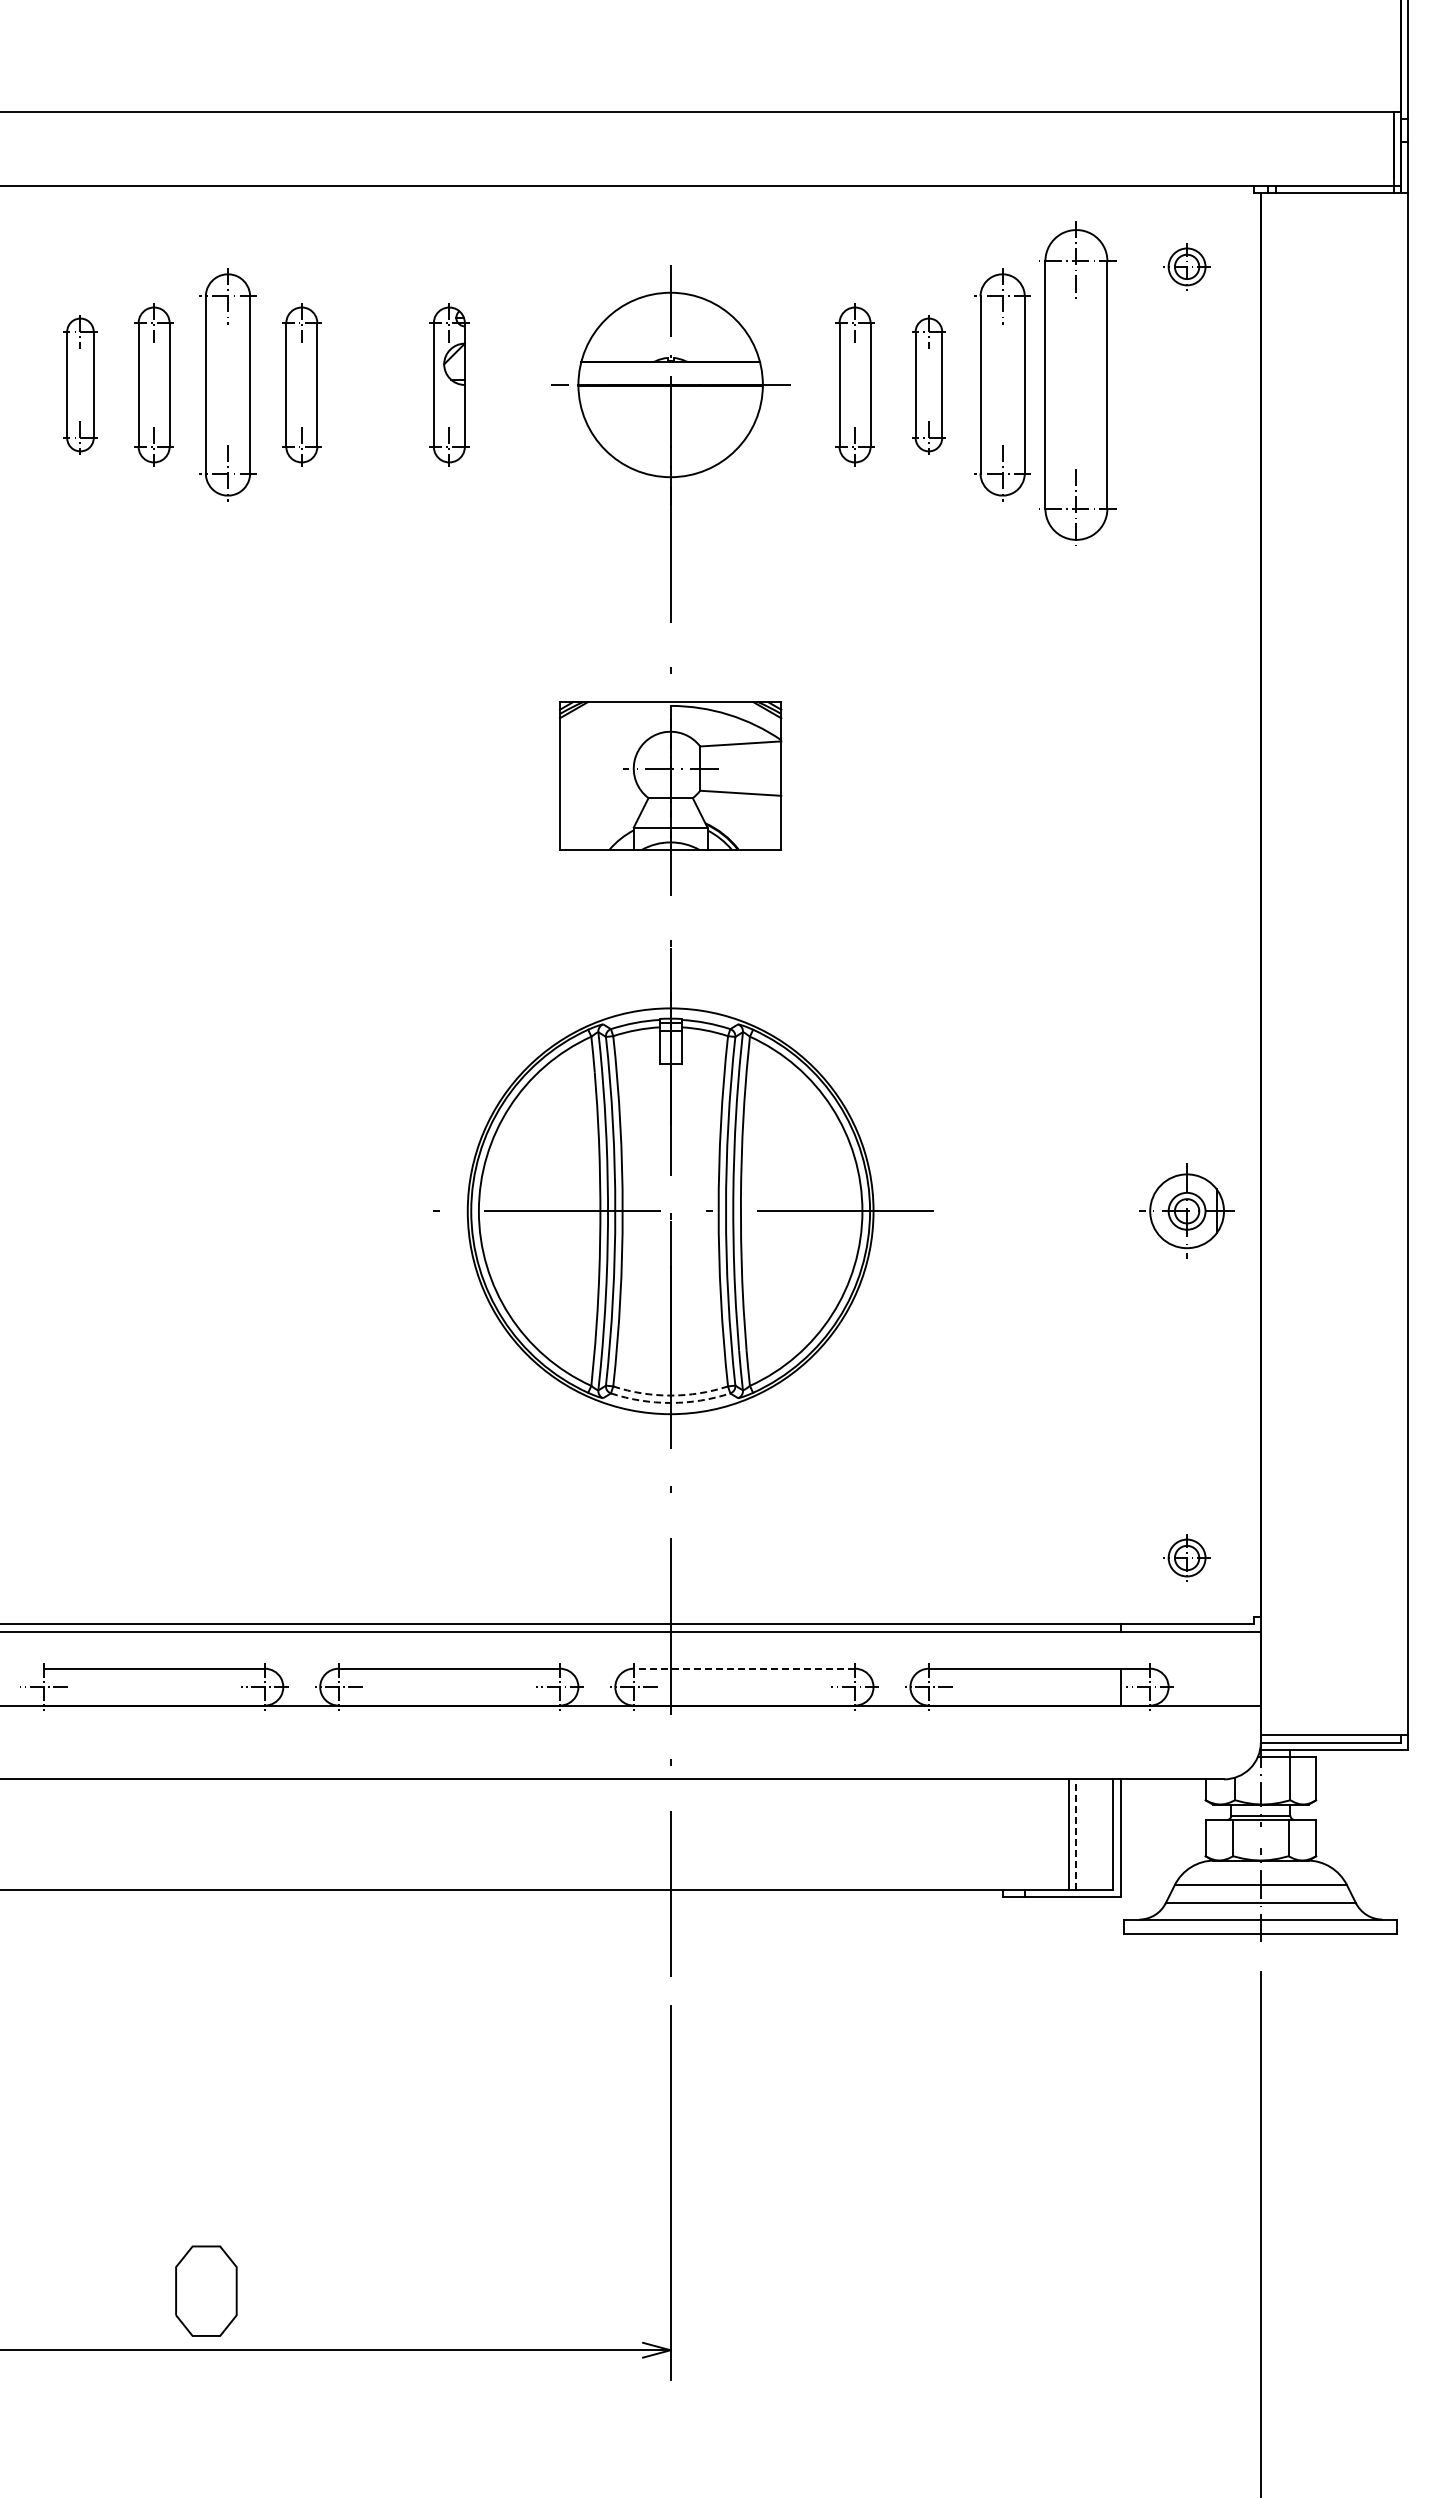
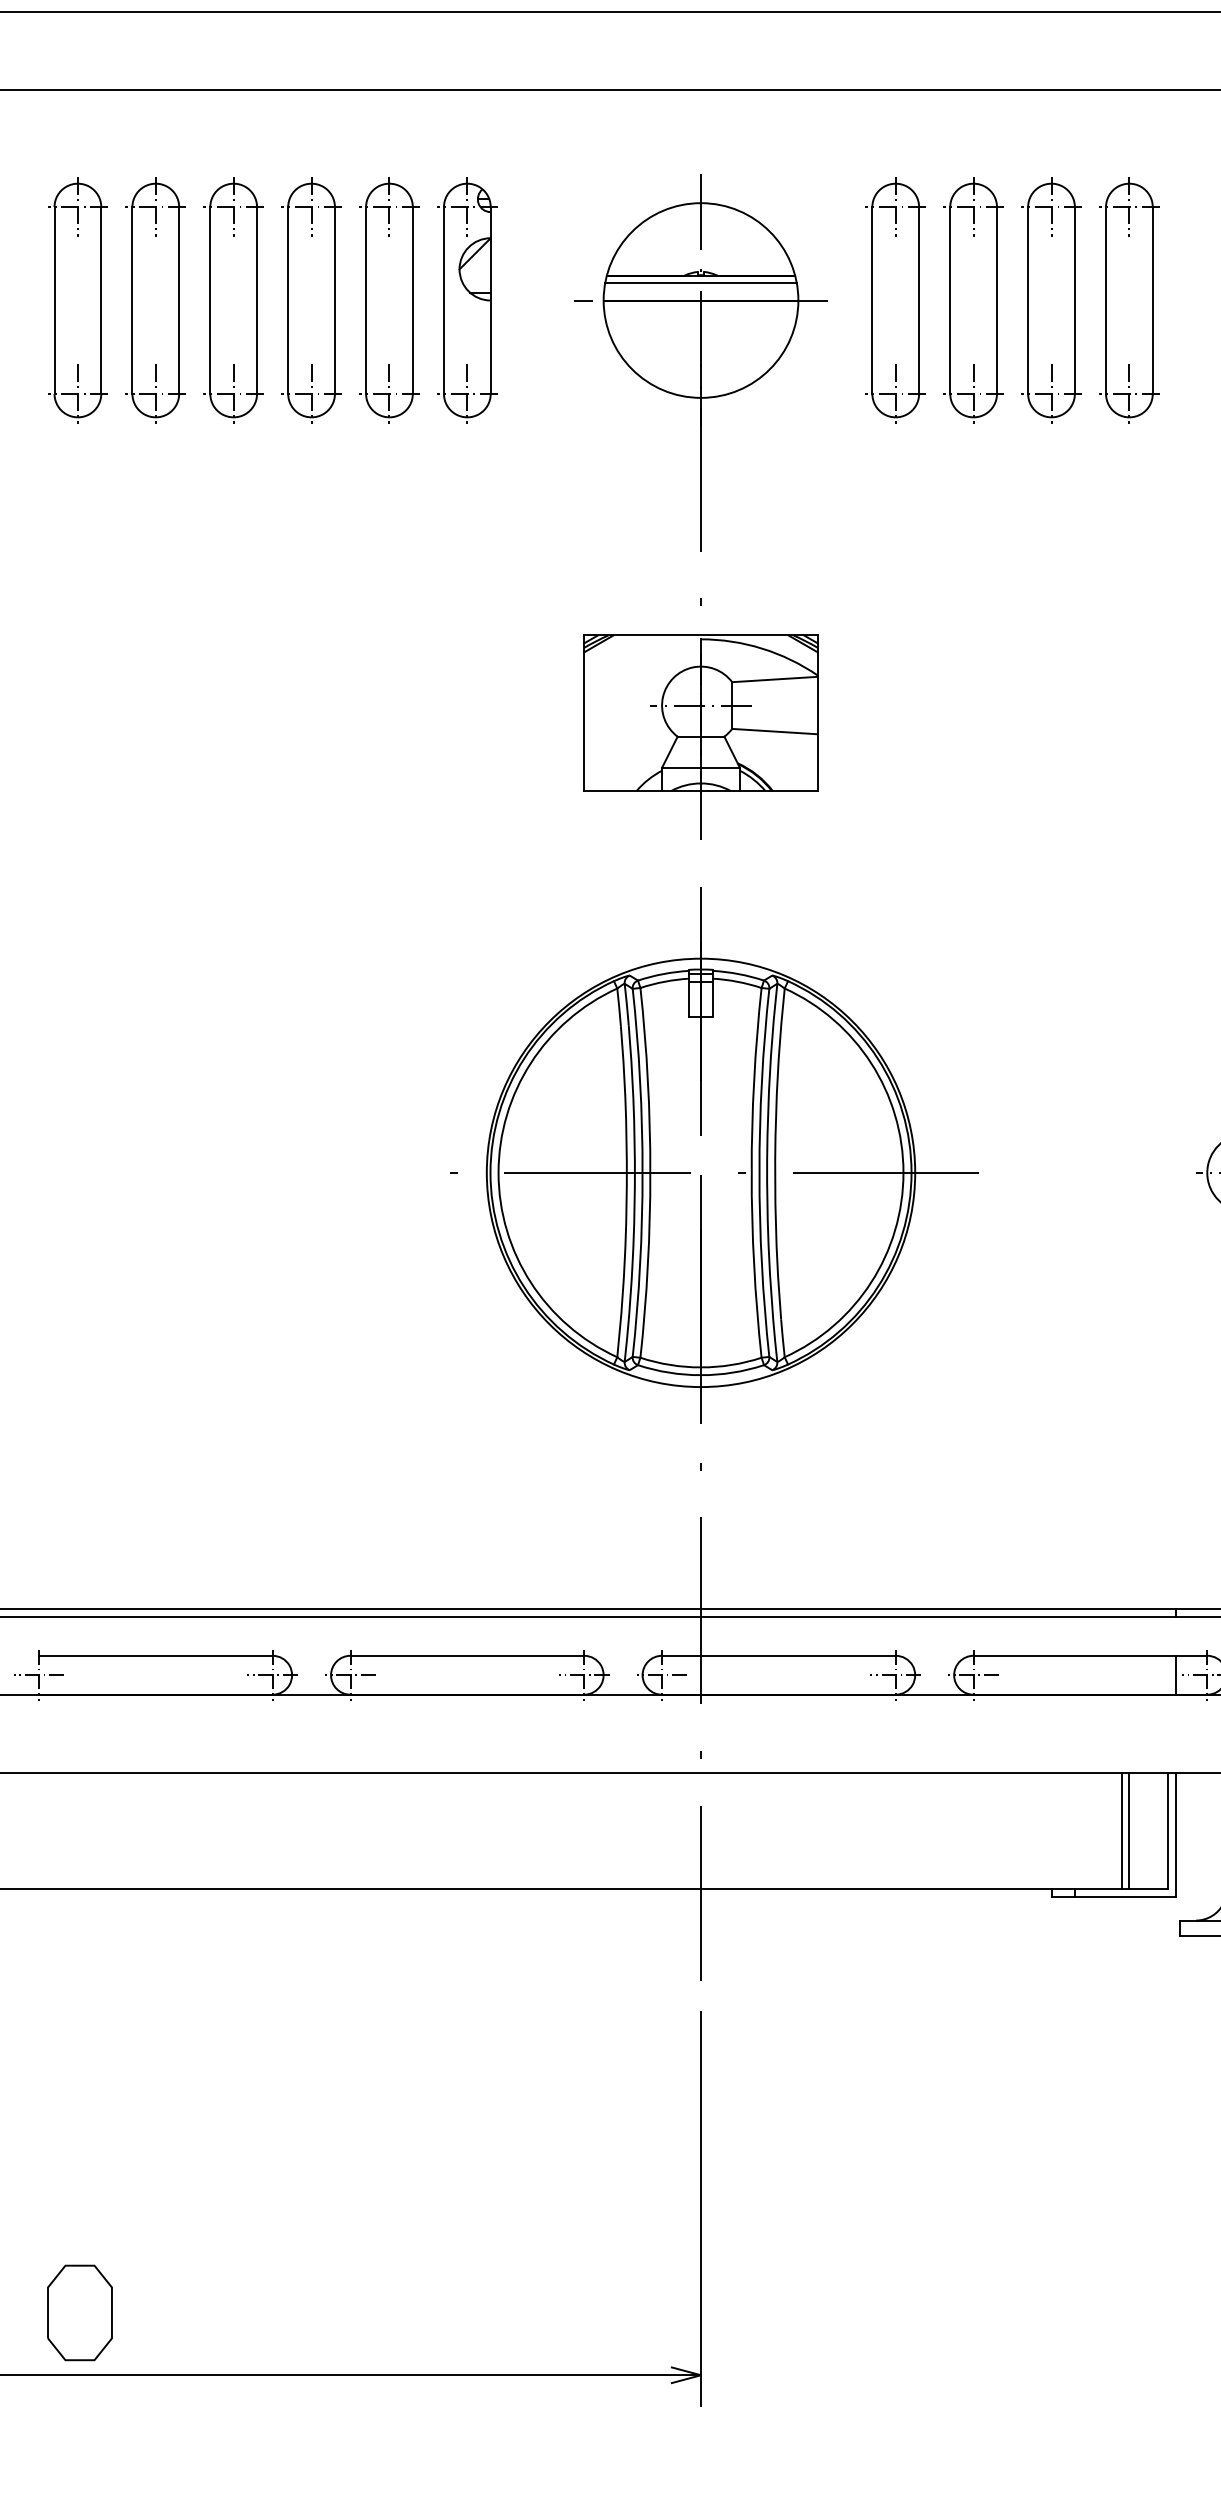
line: (670, 368) -> (700, 283), added
part: (80, 384) -> (77, 300), size x1.67
part: (153, 384) -> (155, 300), size x1.43
part: (301, 384) -> (311, 300), size x1.43
part: (375, 384) -> (389, 300), added
part: (449, 384) -> (467, 300), size x1.43
part: (854, 384) -> (895, 300), size x1.43
part: (928, 384) -> (973, 300), size x1.67
part: (1076, 384) -> (1129, 300), size x0.71
arc: (670, 1395) -> (700, 1367), dashed -> solid
arc: (670, 1402) -> (700, 1374), dashed -> solid
line: (744, 1668) -> (778, 1655), dashed -> solid
line: (1076, 1834) -> (1129, 1830), dashed -> solid
part: (206, 2290) -> (80, 2312), moved

